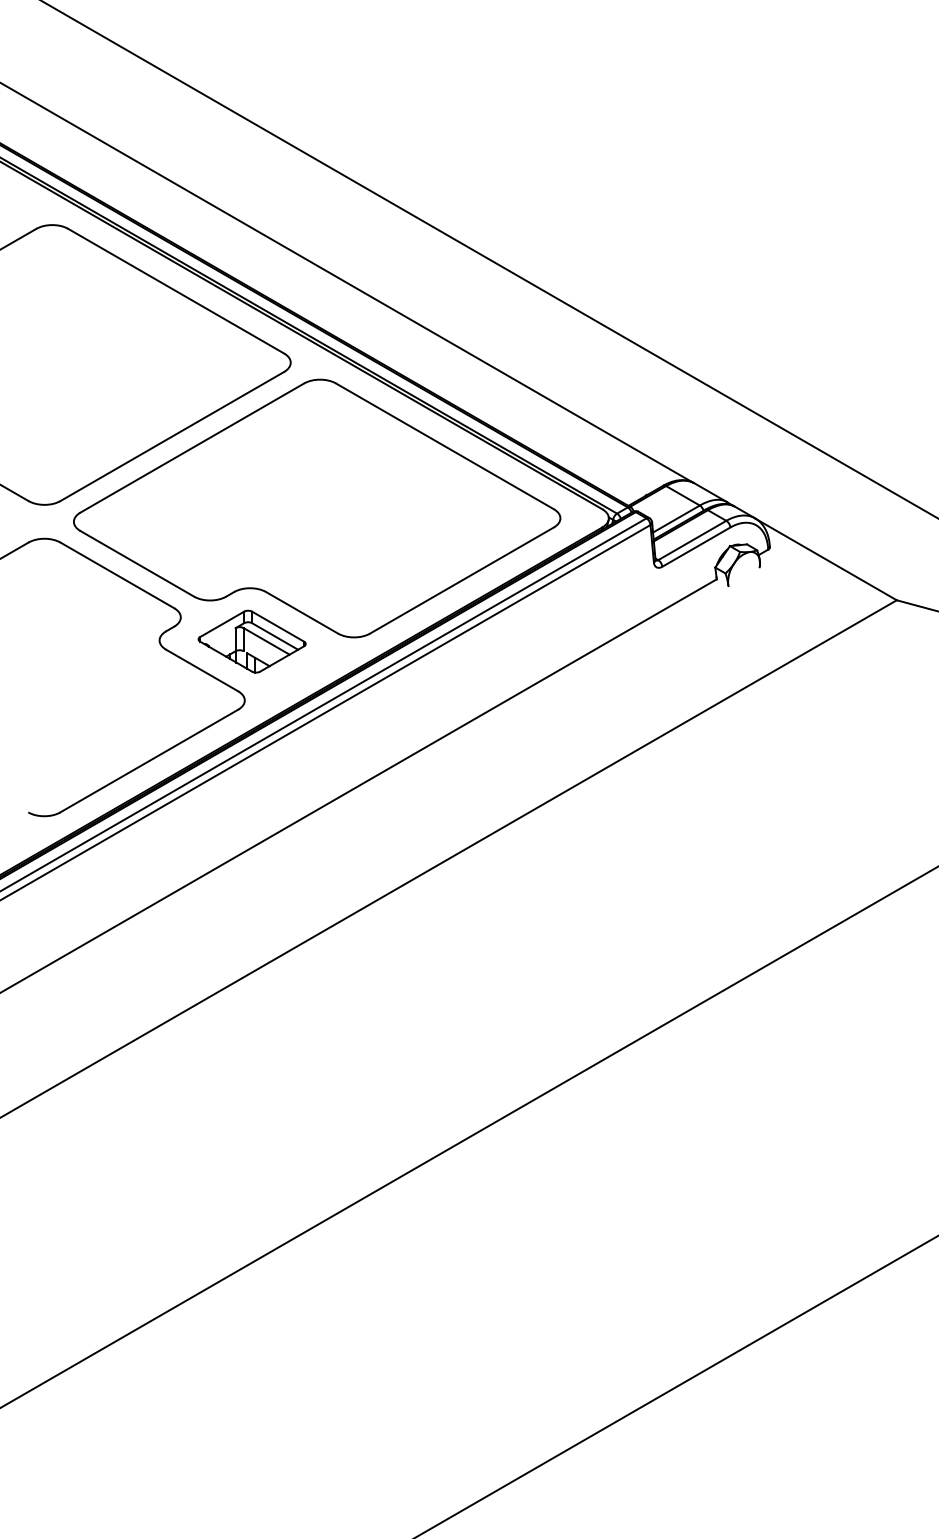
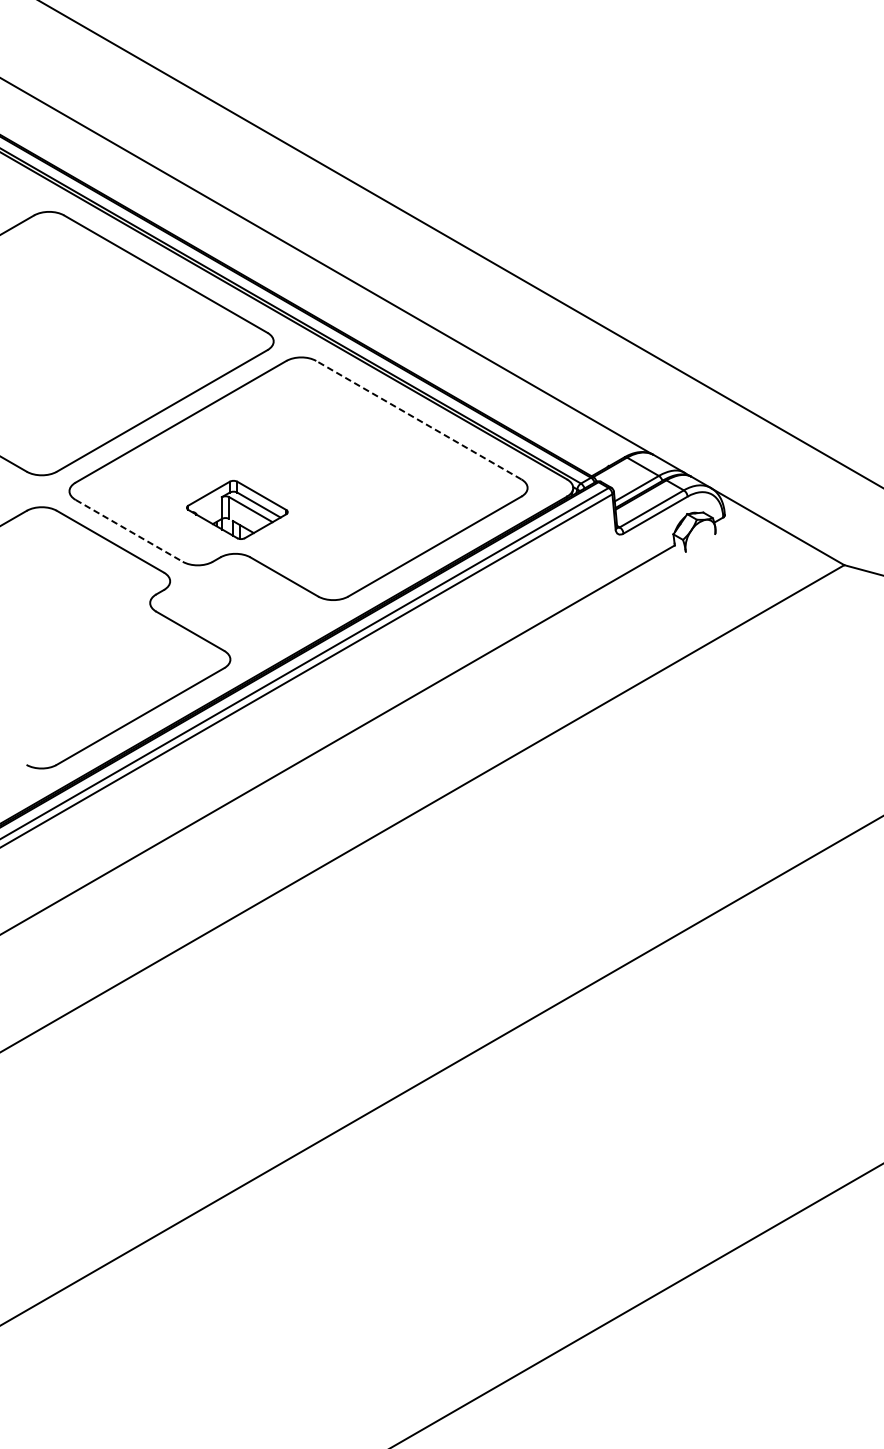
line: (444, 446) -> (418, 420), solid -> dashed
line: (137, 563) -> (129, 530), solid -> dashed
part: (251, 641) -> (236, 509), moved

